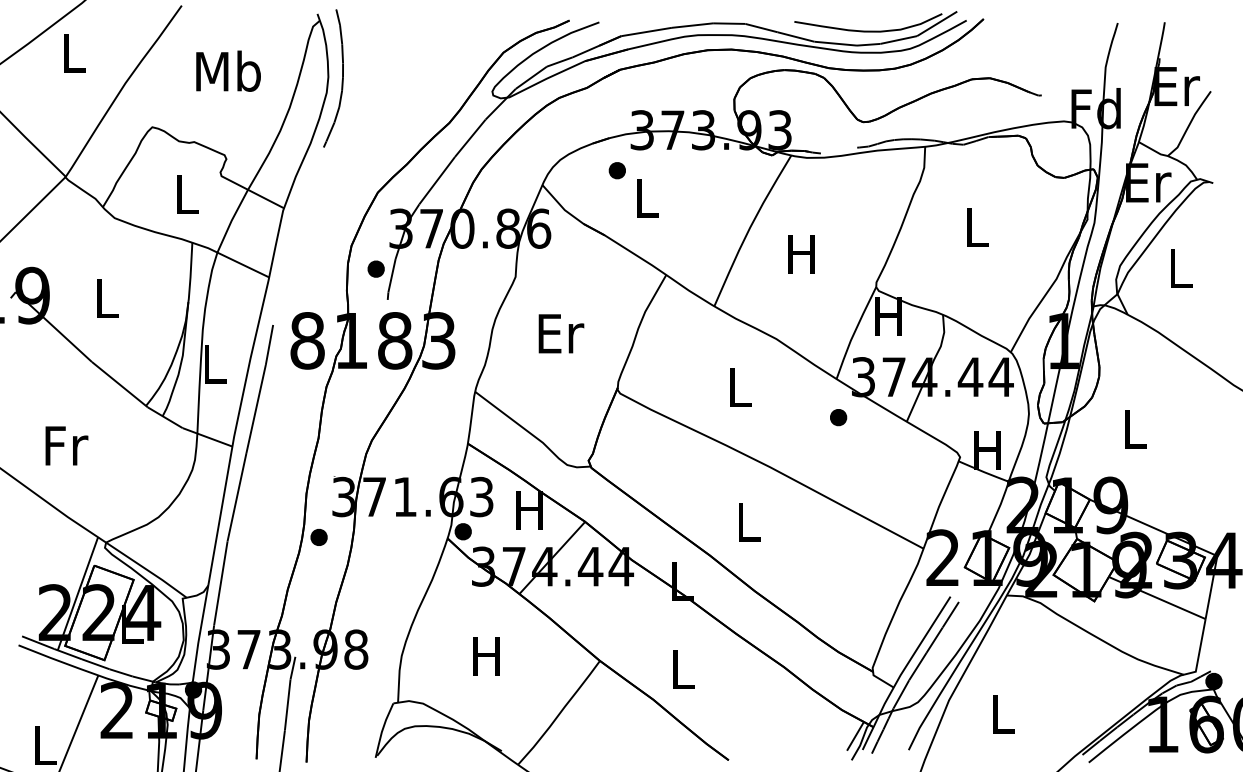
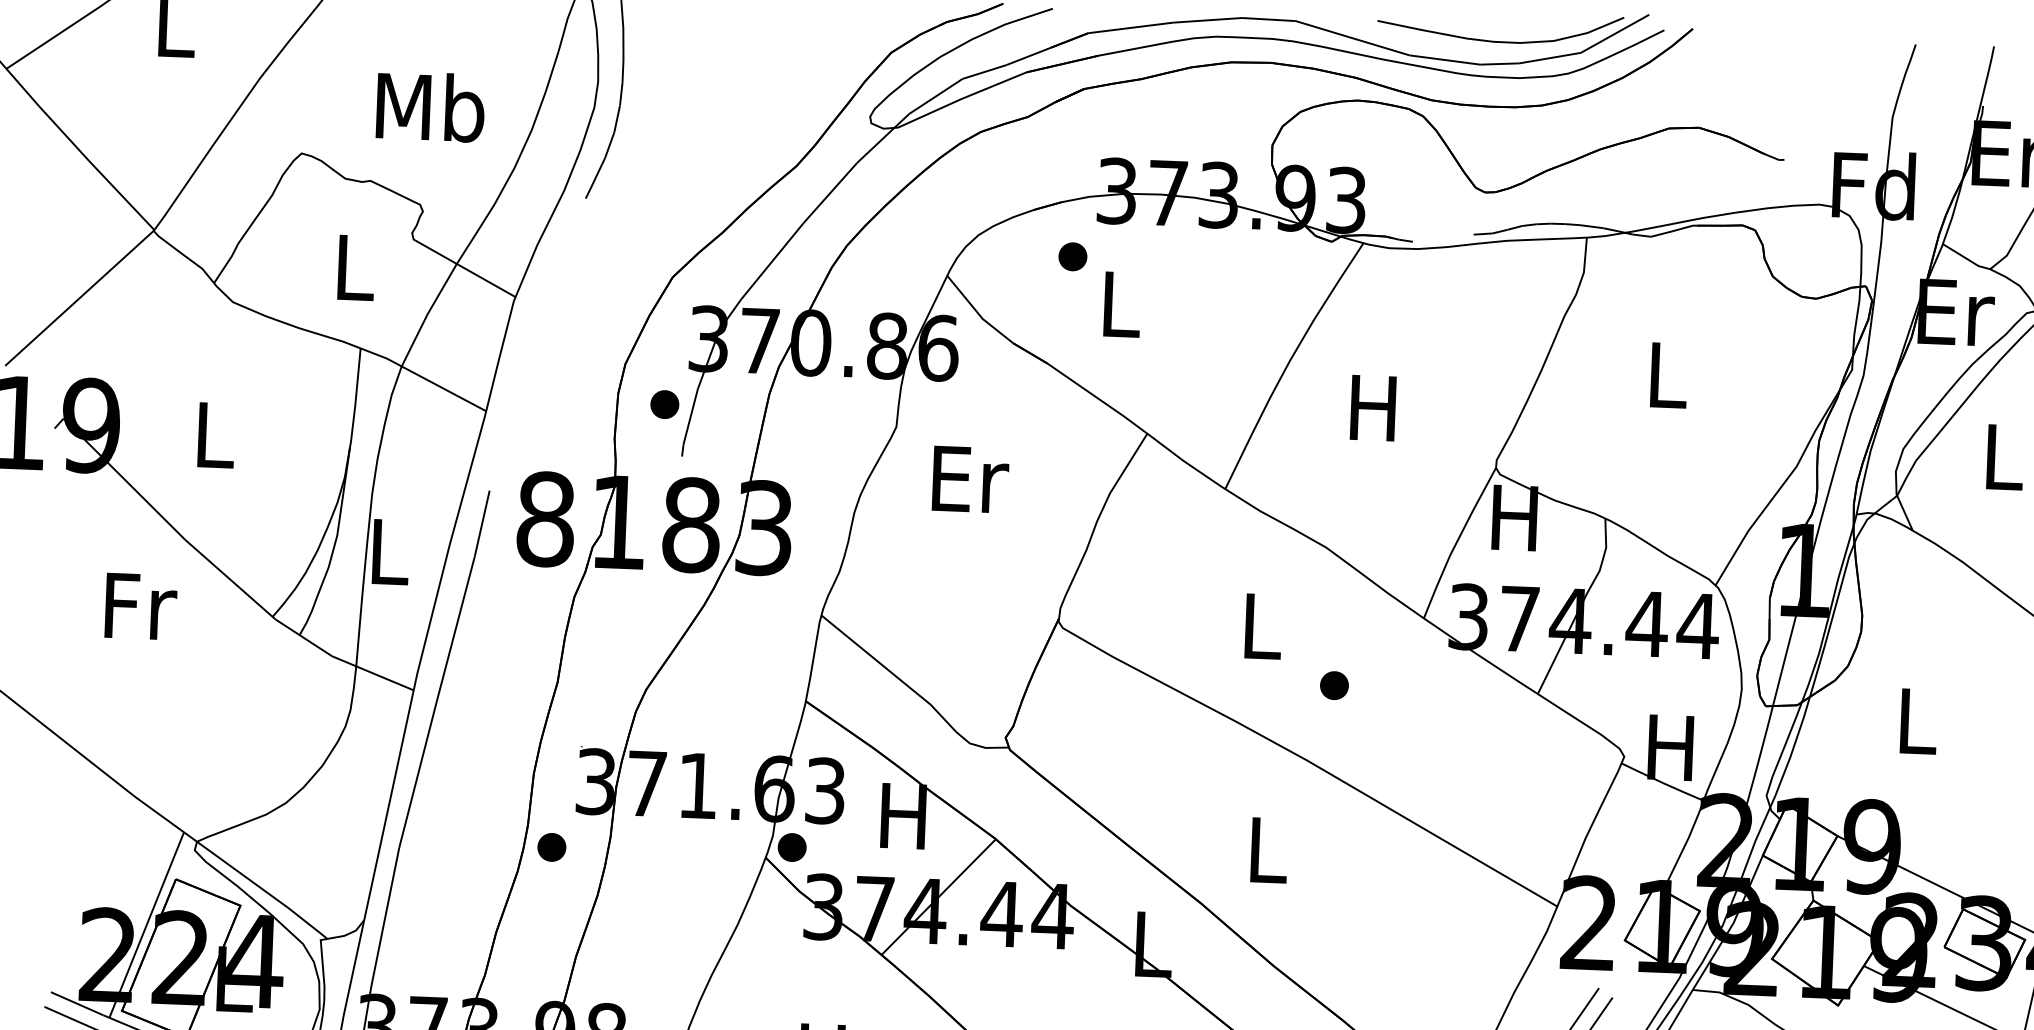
text: (228, 70) -> (430, 105), moved
text: (561, 333) -> (970, 479), moved
part: (838, 417) -> (1334, 685), moved
text: (66, 445) -> (140, 605), moved

